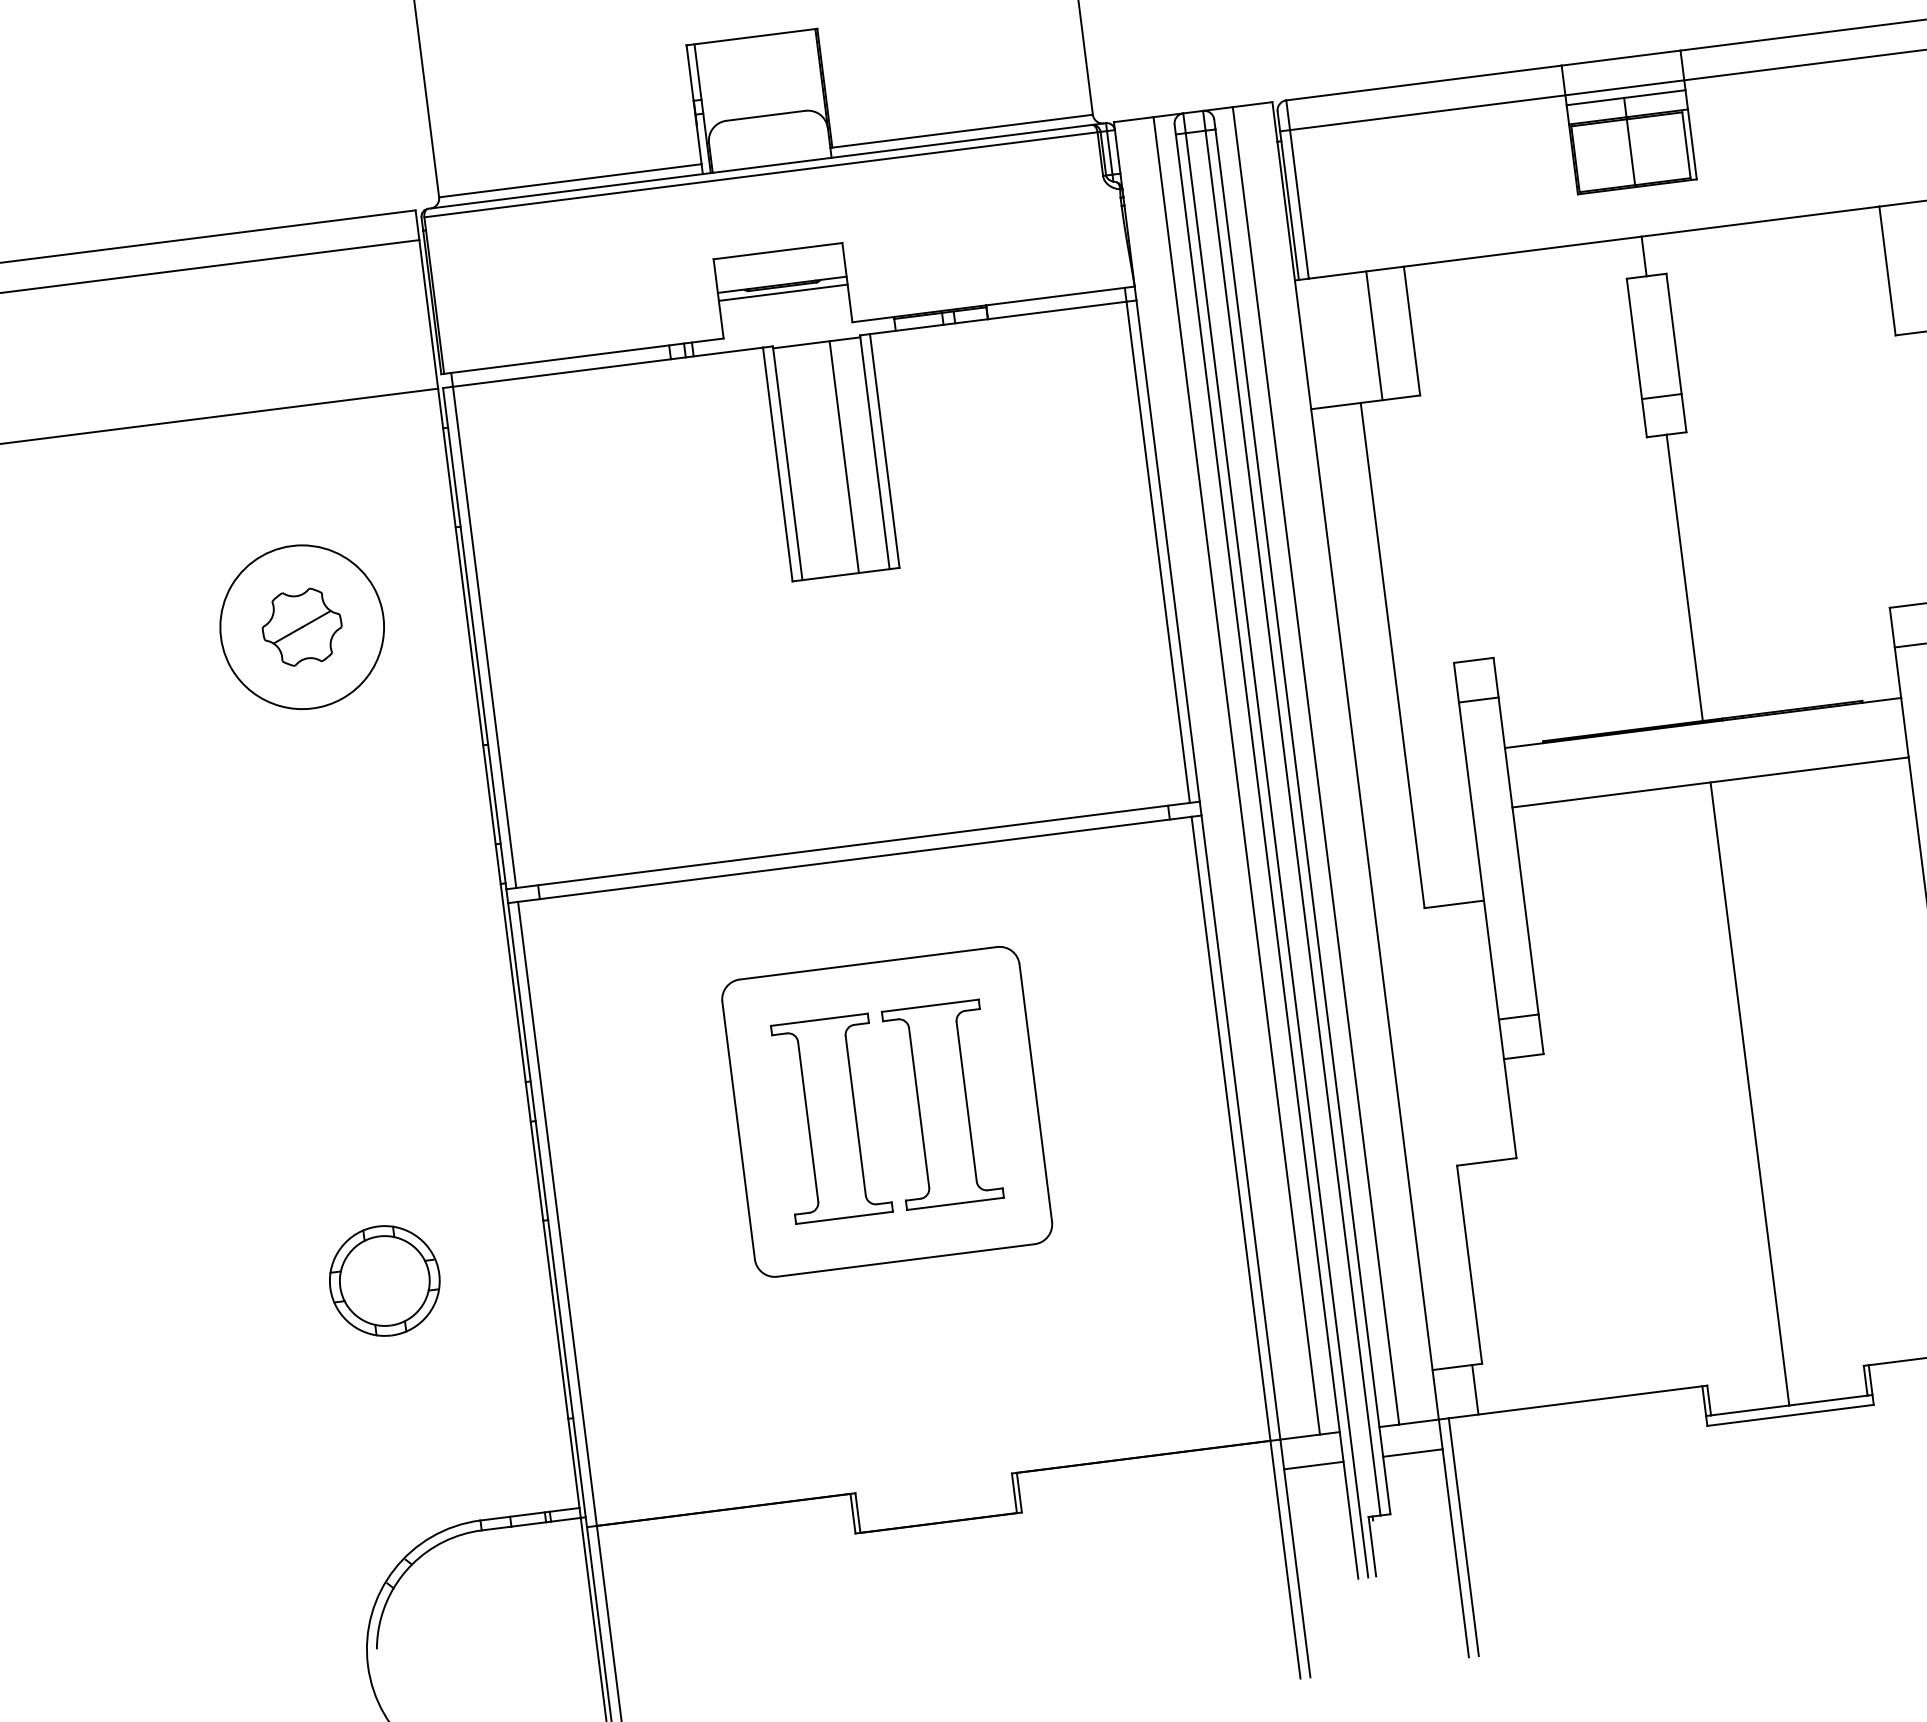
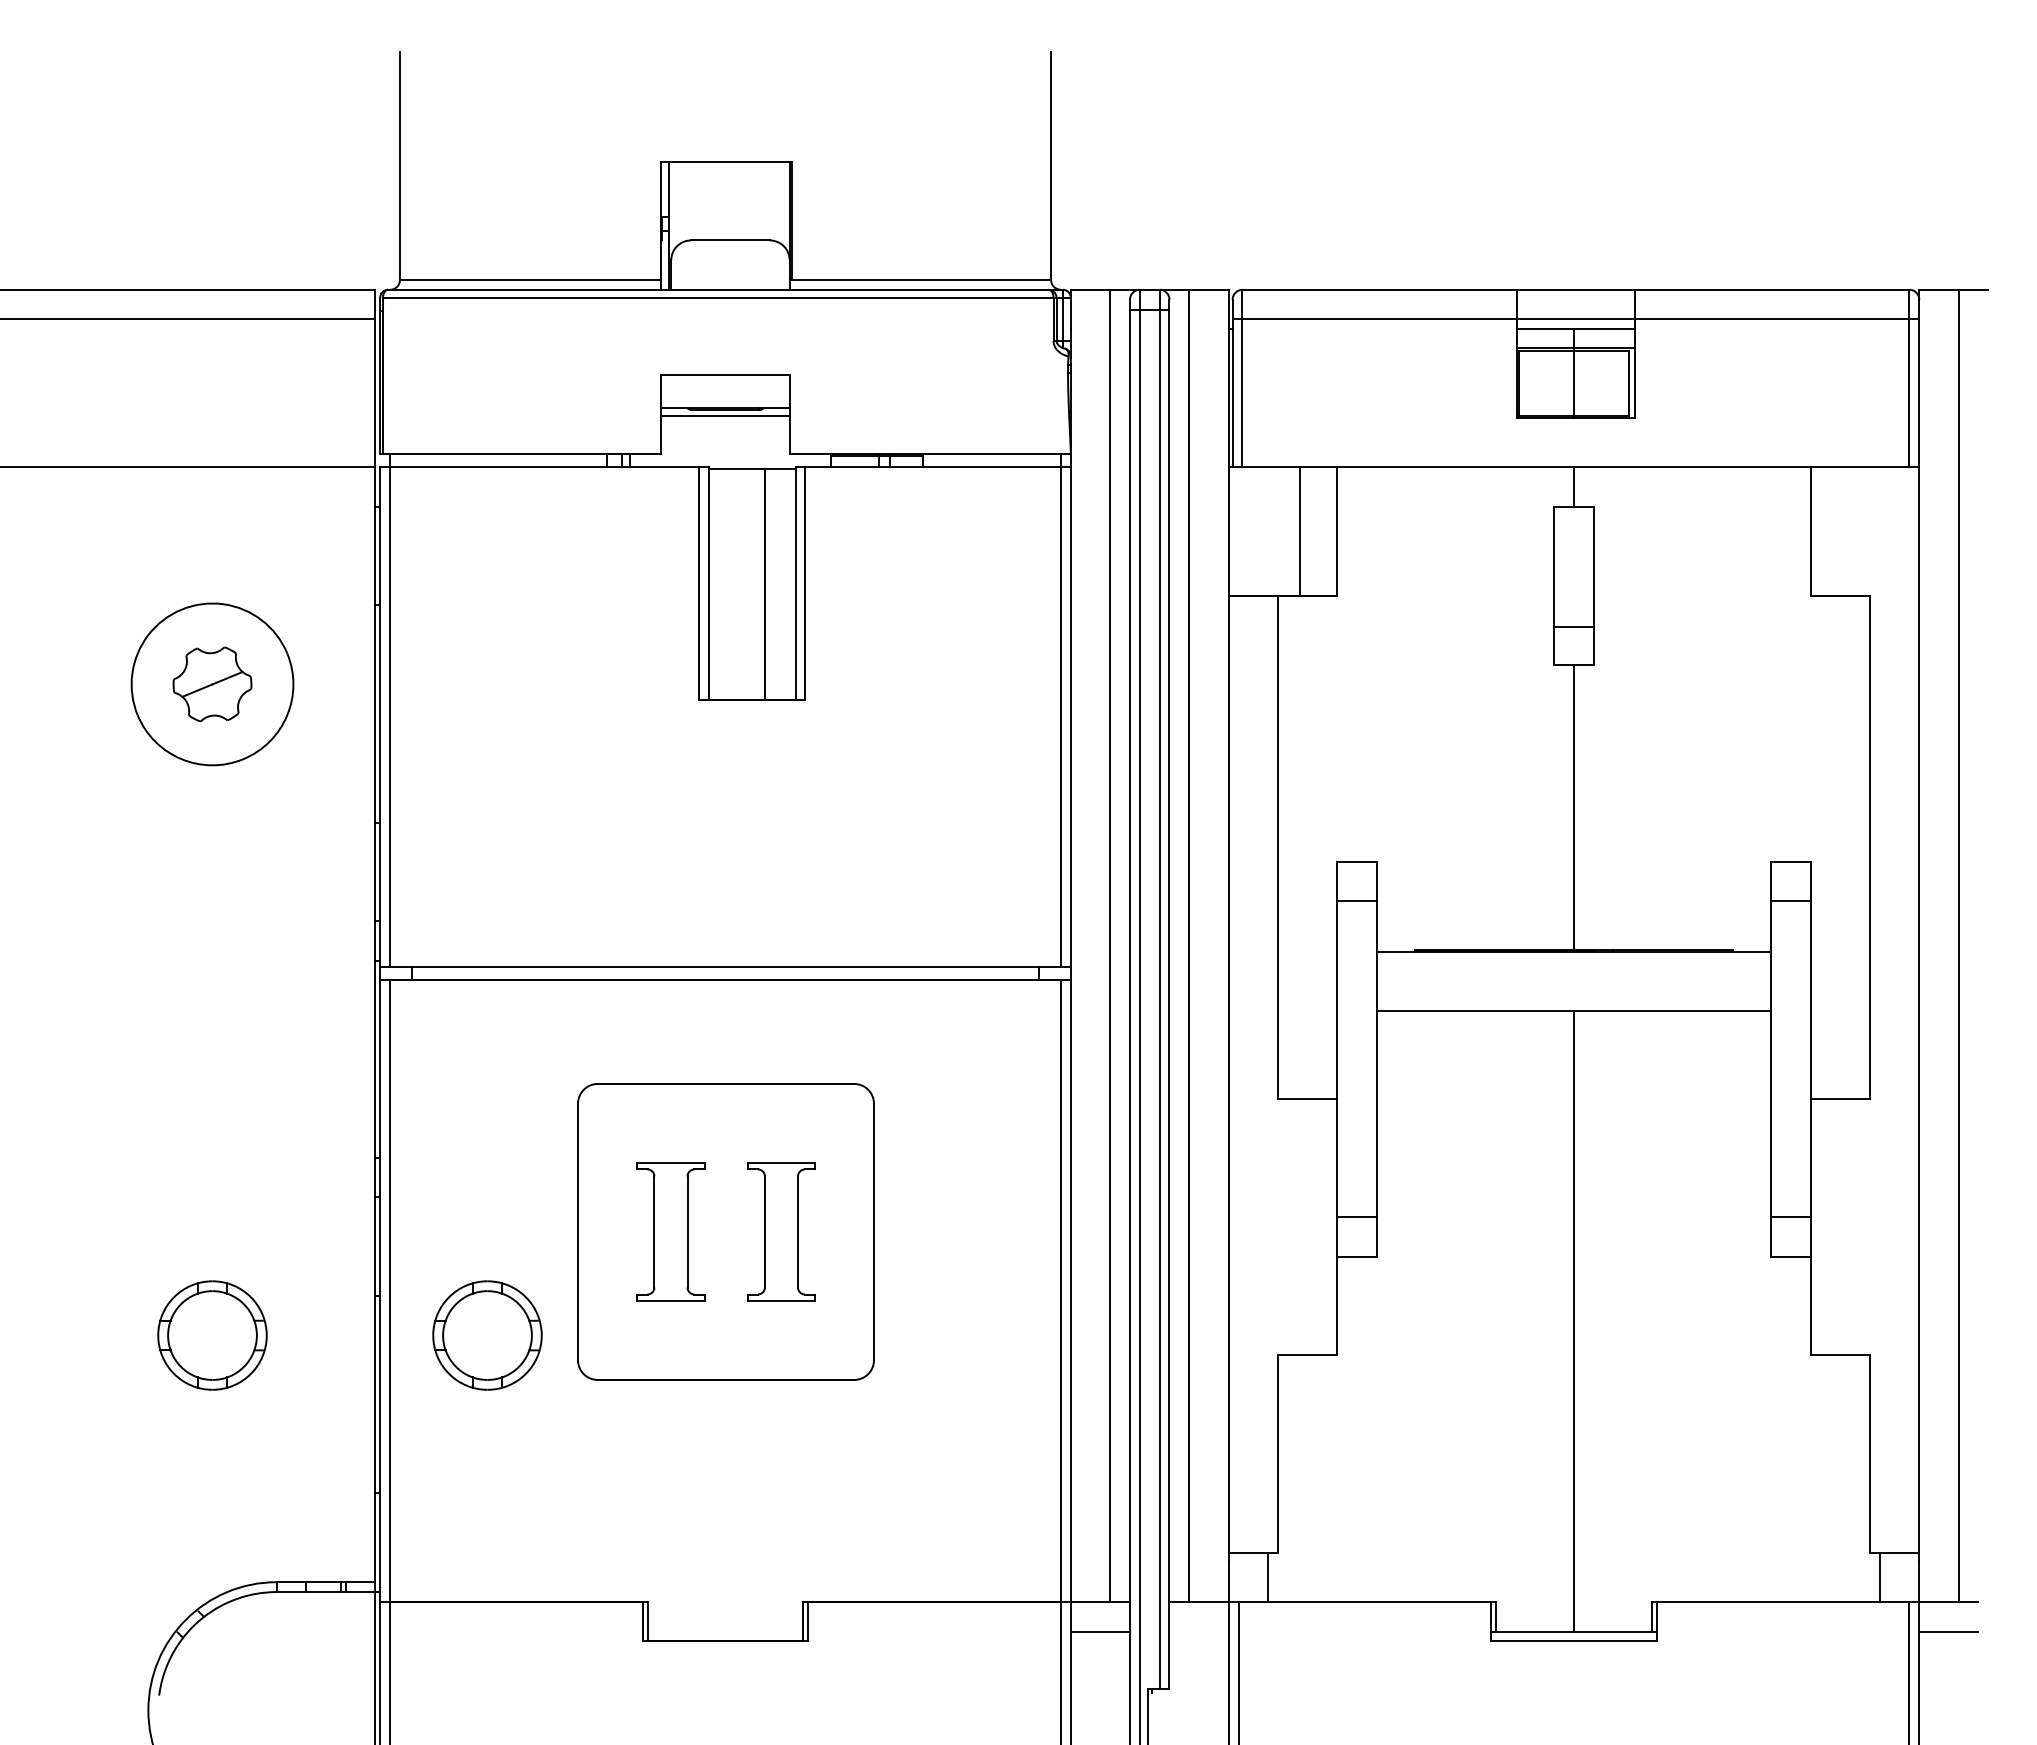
part: (942, 1104) -> (781, 1231), size x0.7
part: (831, 1118) -> (670, 1231), size x0.7
part: (660, 1246) -> (487, 1335), added
line: (1412, 1453) -> (1198, 1631), removed

